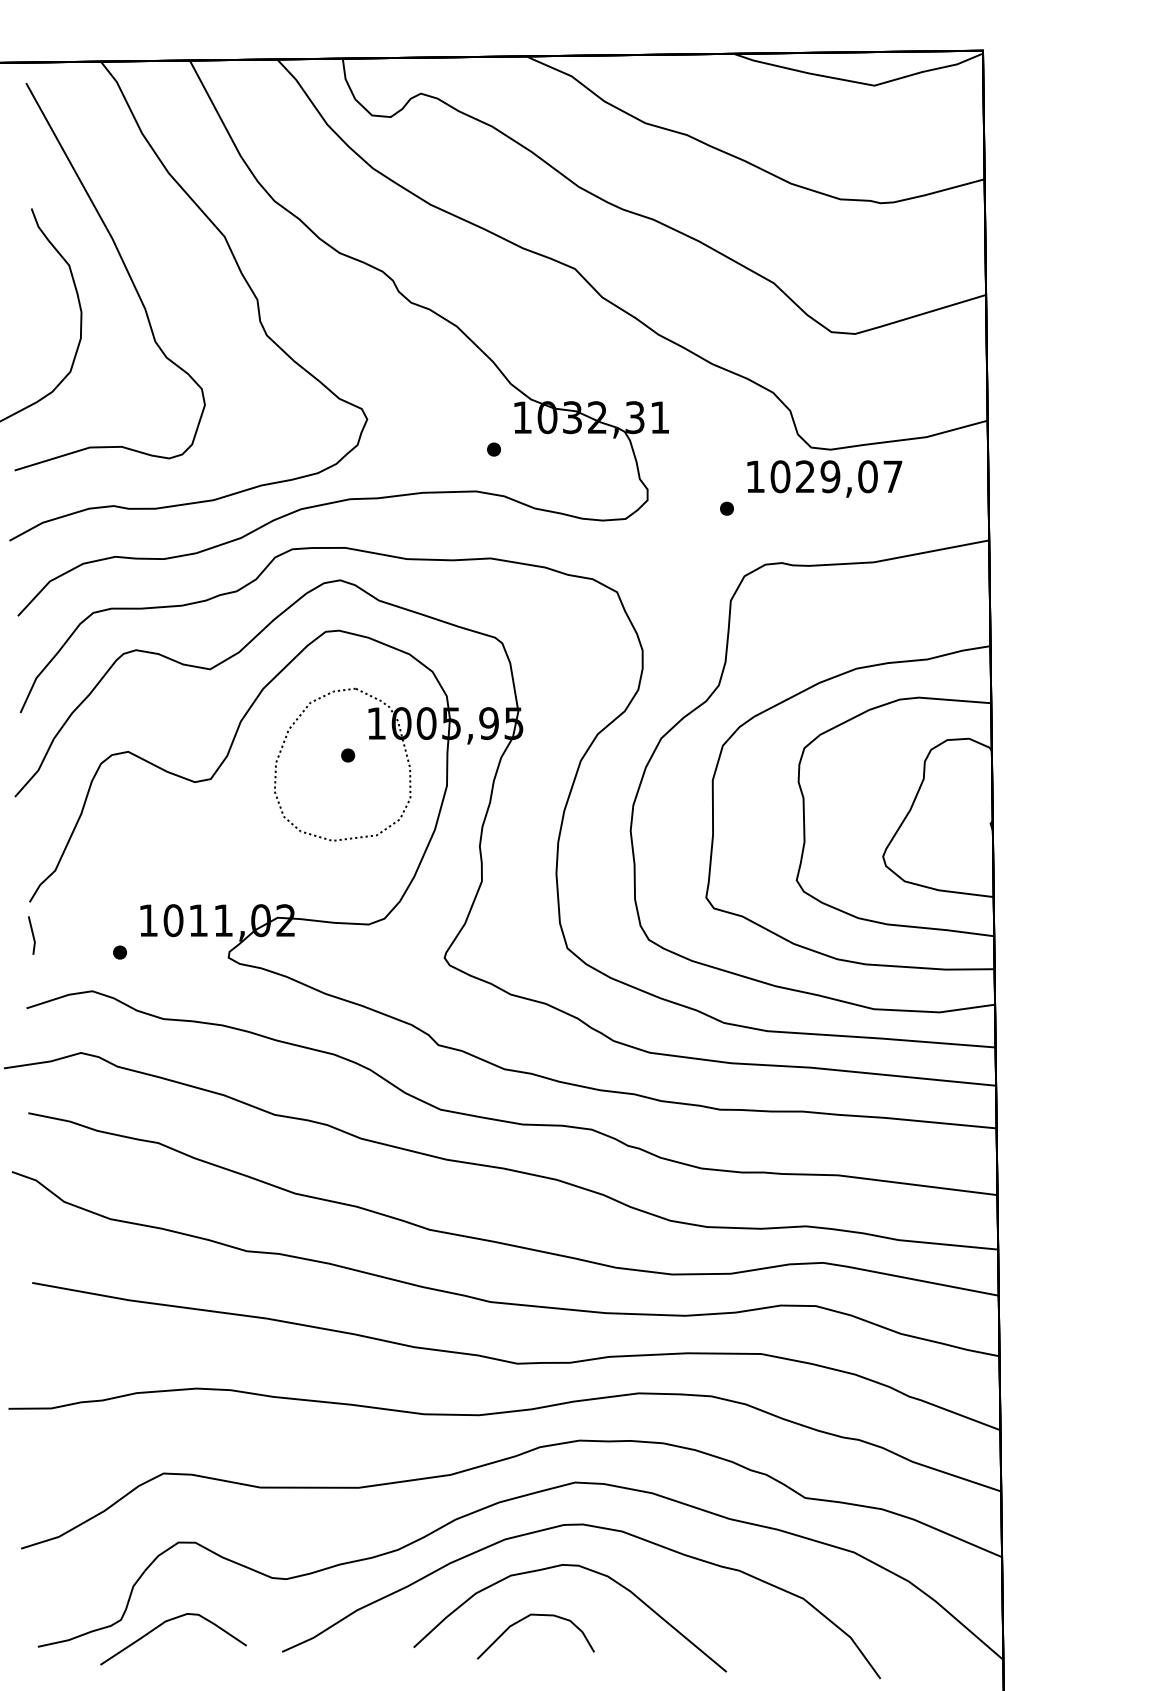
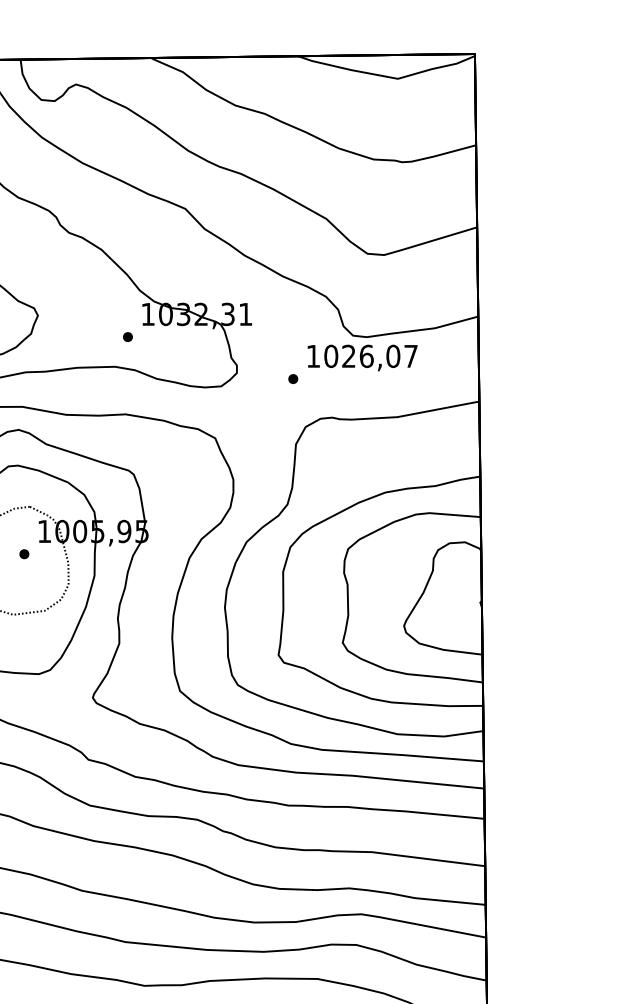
text: (830, 476) -> (366, 356), 1029,07 -> 1026,07

